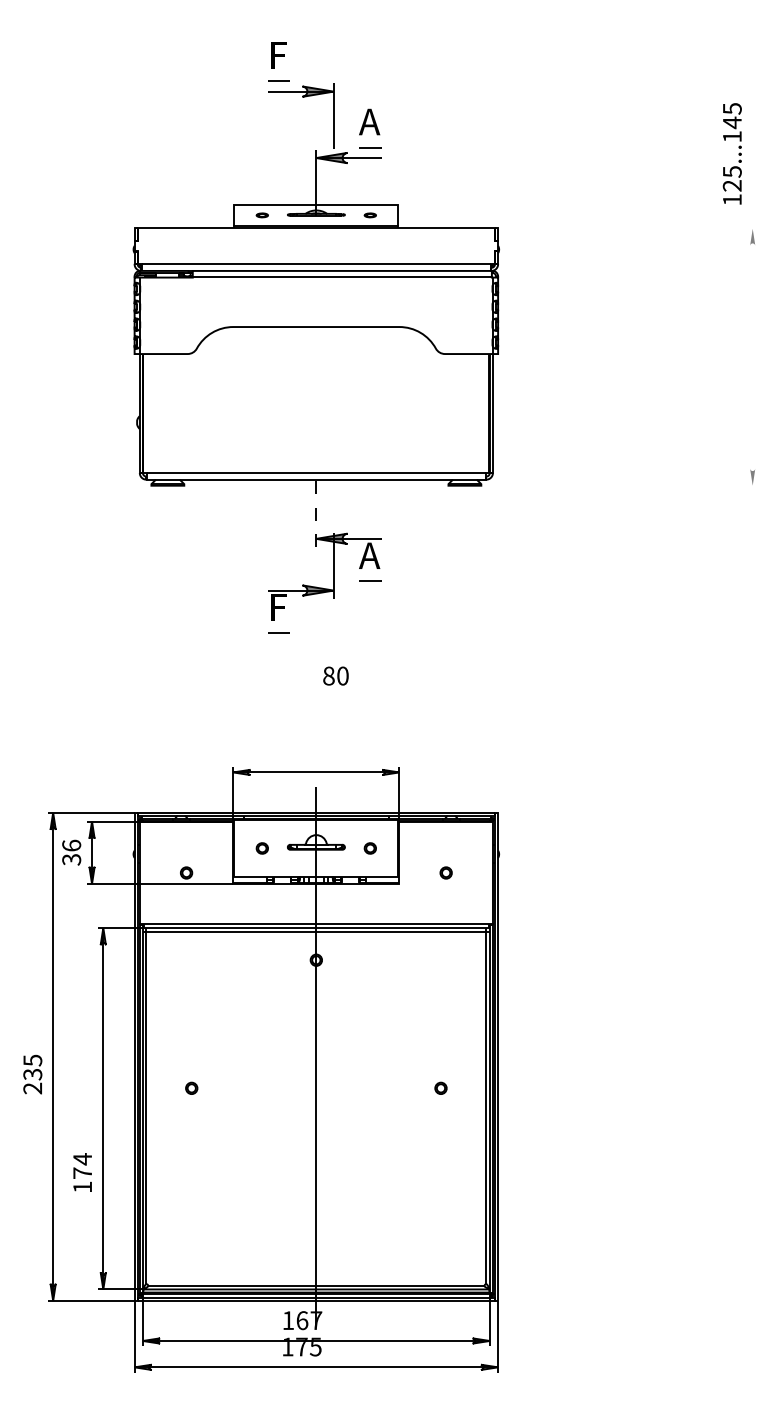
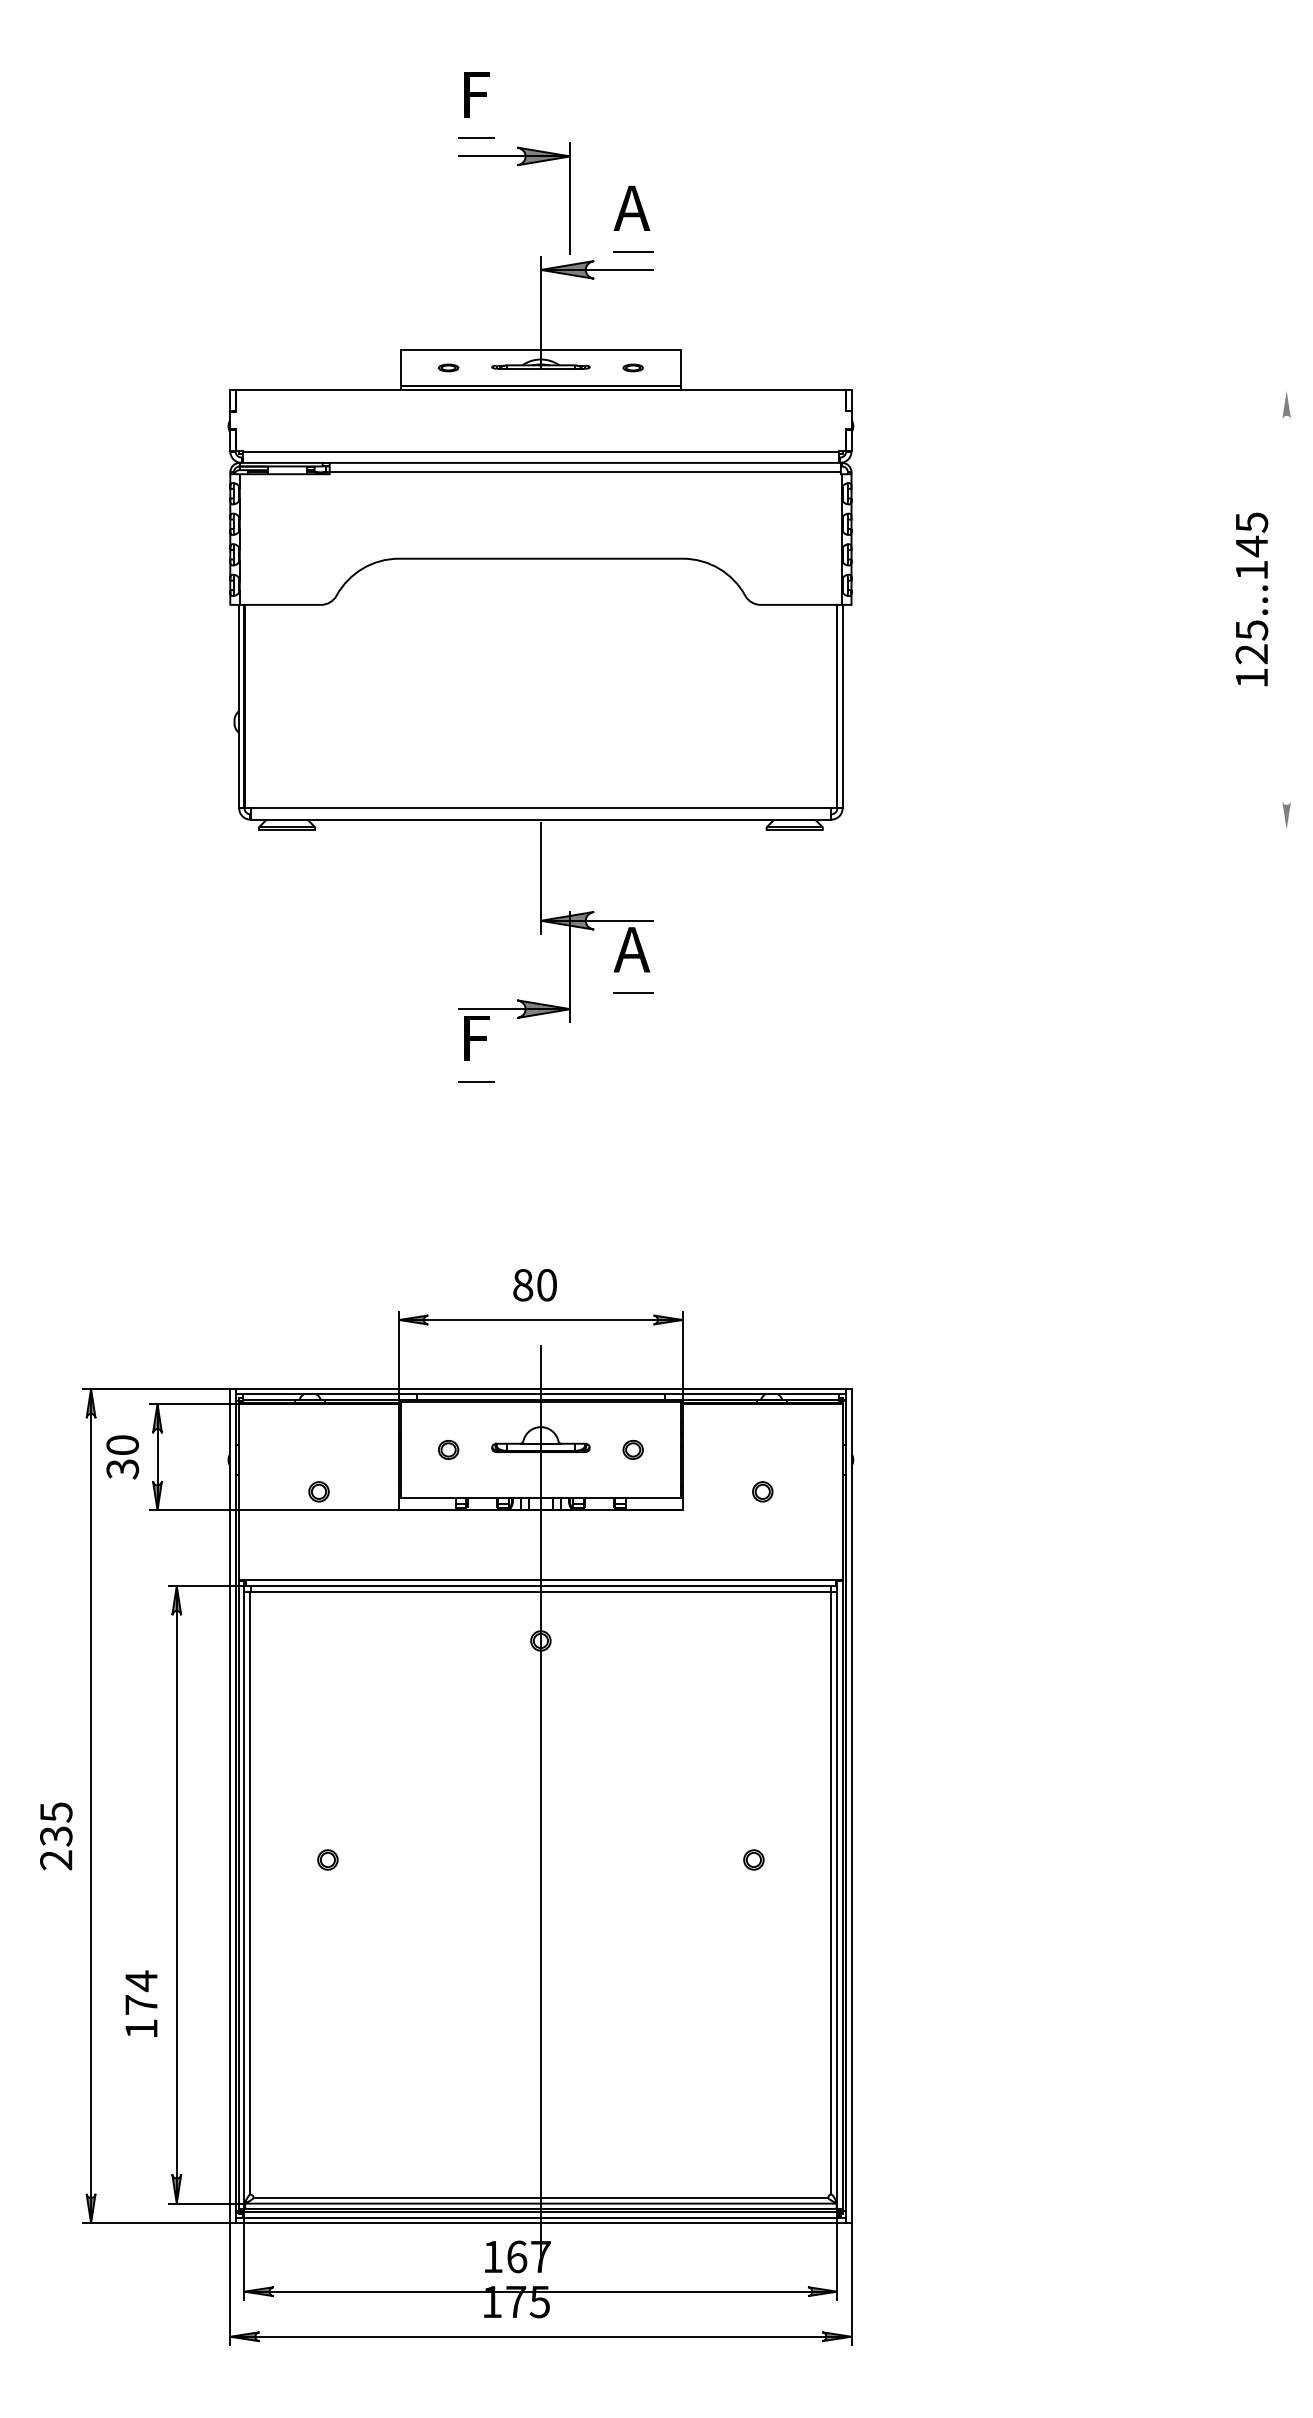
text: (731, 153) -> (1250, 598), moved
line: (316, 514) -> (541, 879), dashed -> solid
text: (335, 675) -> (534, 1284), moved
text: (71, 845) -> (122, 1444), 36 -> 30

